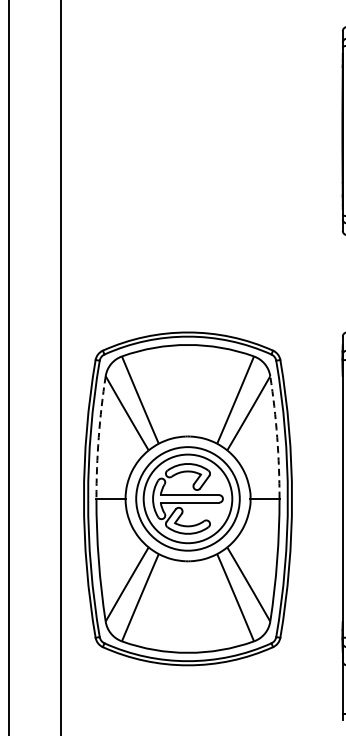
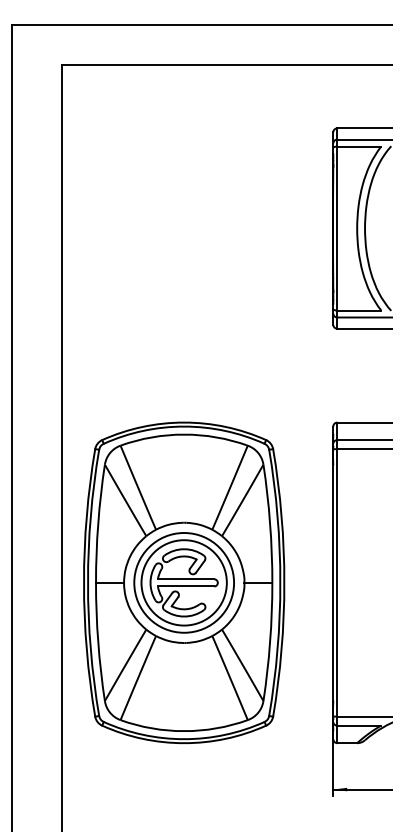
arc: (99, 437) -> (98, 523), dashed -> solid
arc: (277, 437) -> (270, 523), dashed -> solid

